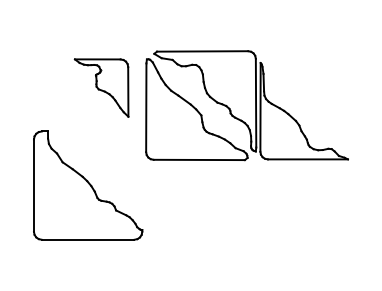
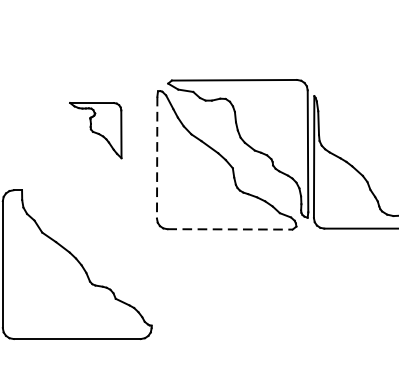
part: (101, 87) -> (95, 129), size x0.7
line: (146, 108) -> (157, 158), solid -> dashed
line: (199, 159) -> (230, 228), solid -> dashed

